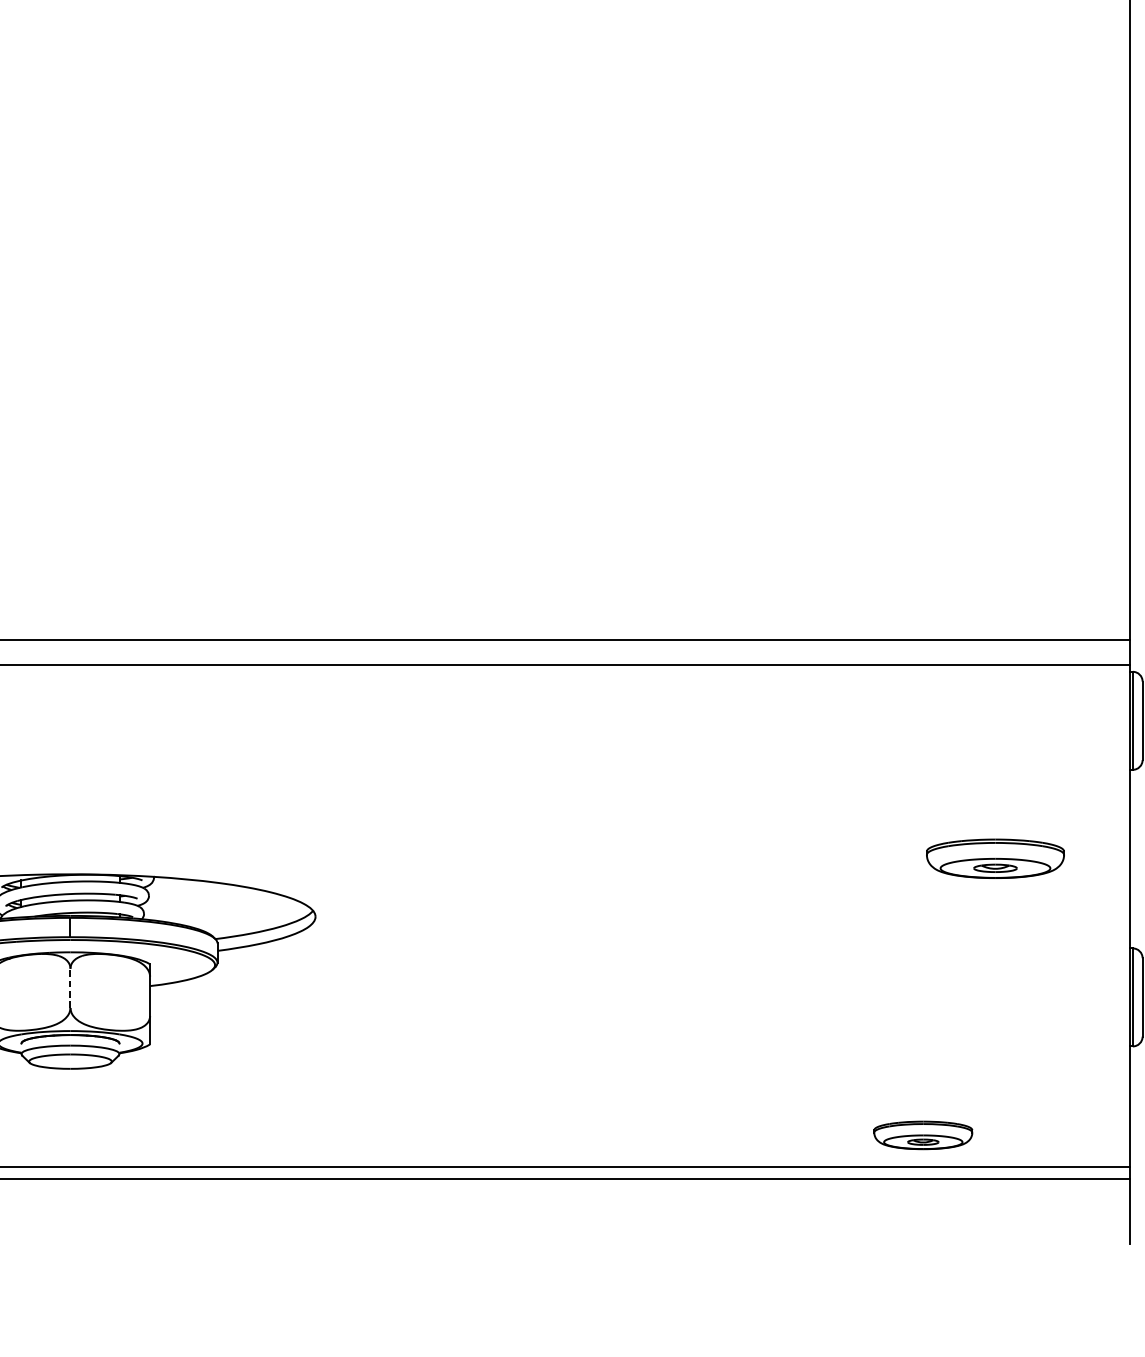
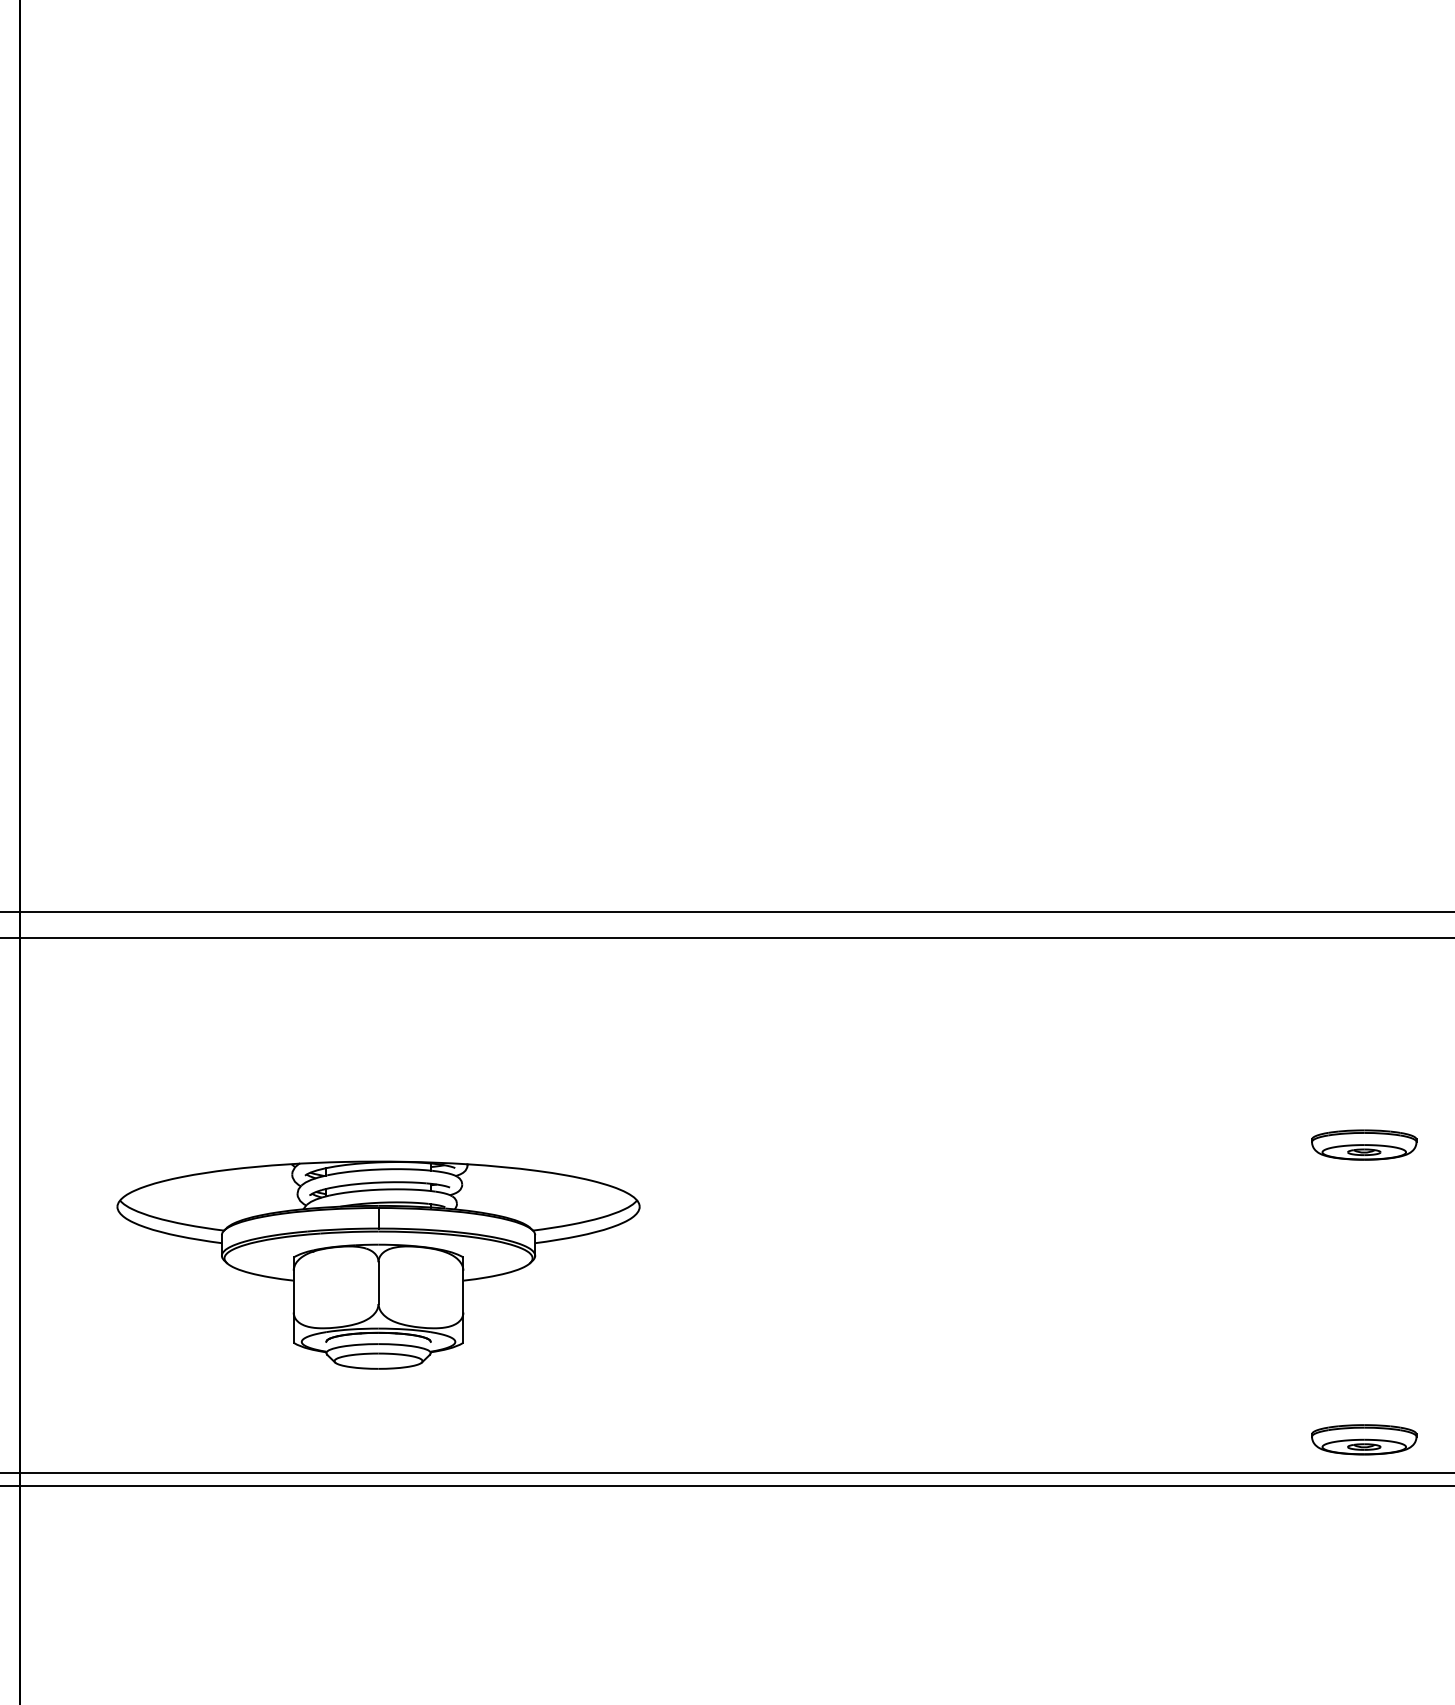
part: (995, 858) -> (1364, 1144), size x0.71
line: (70, 988) -> (378, 1283), dashed -> solid
part: (923, 1135) -> (1364, 1439), moved

